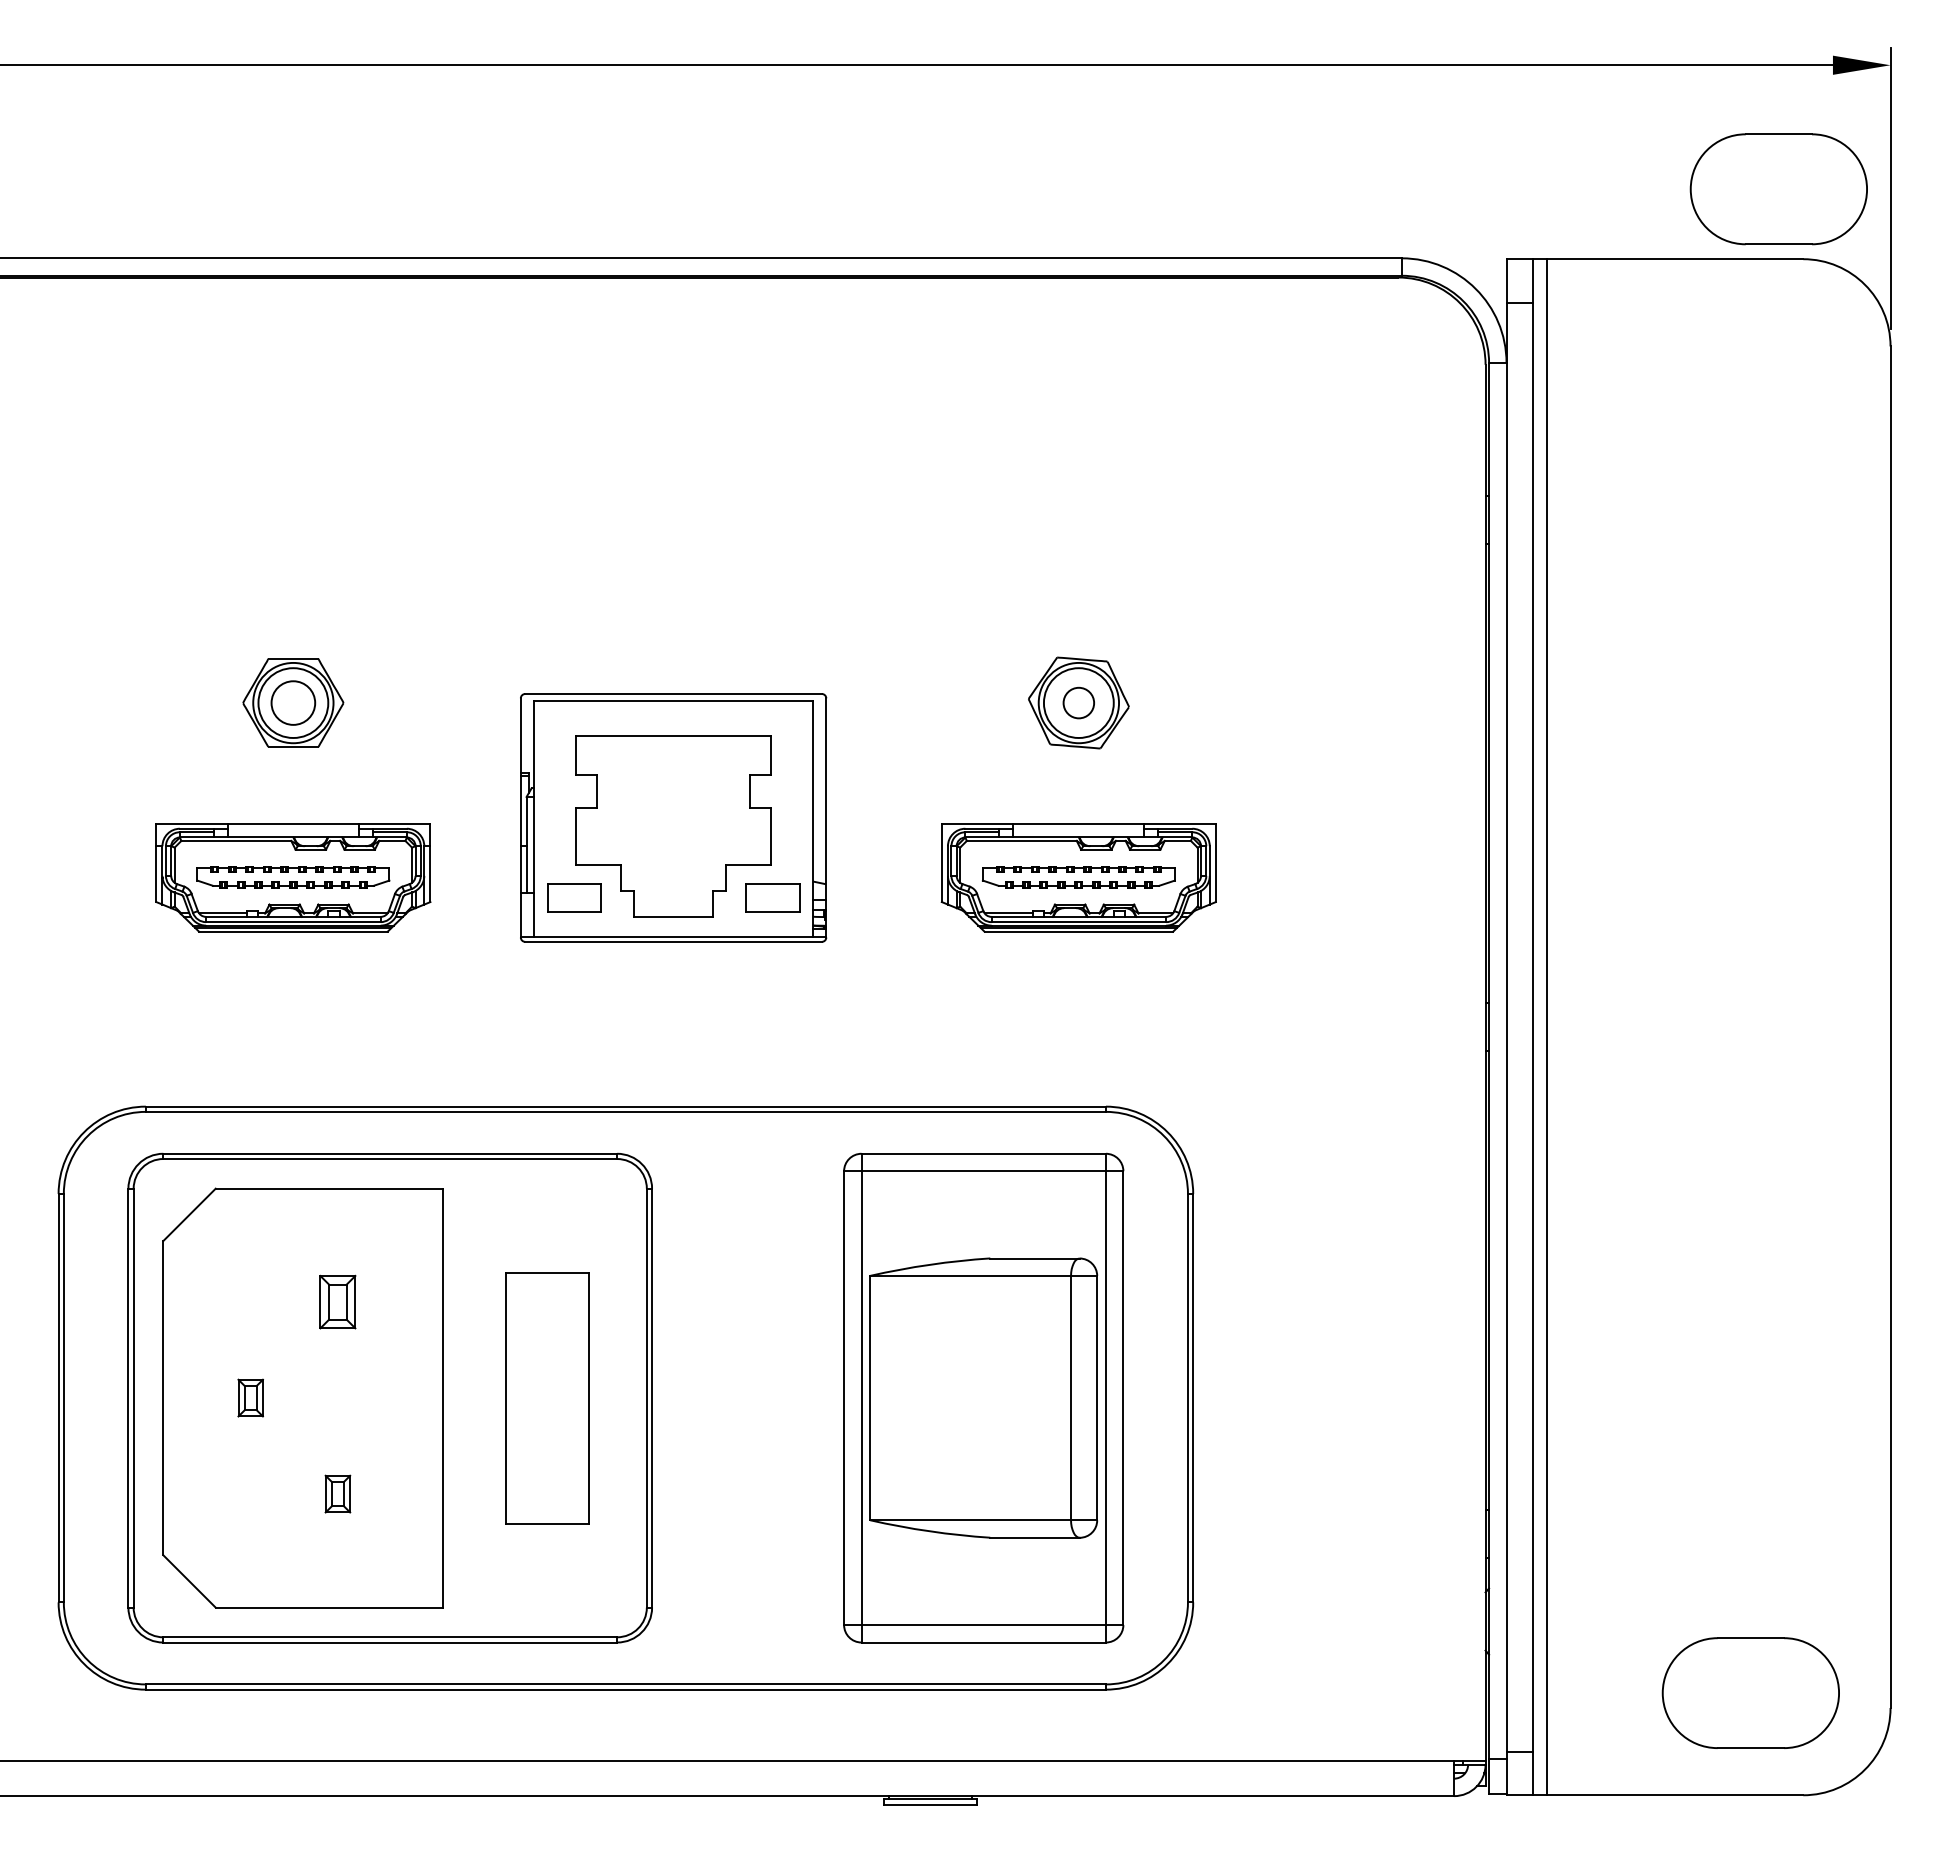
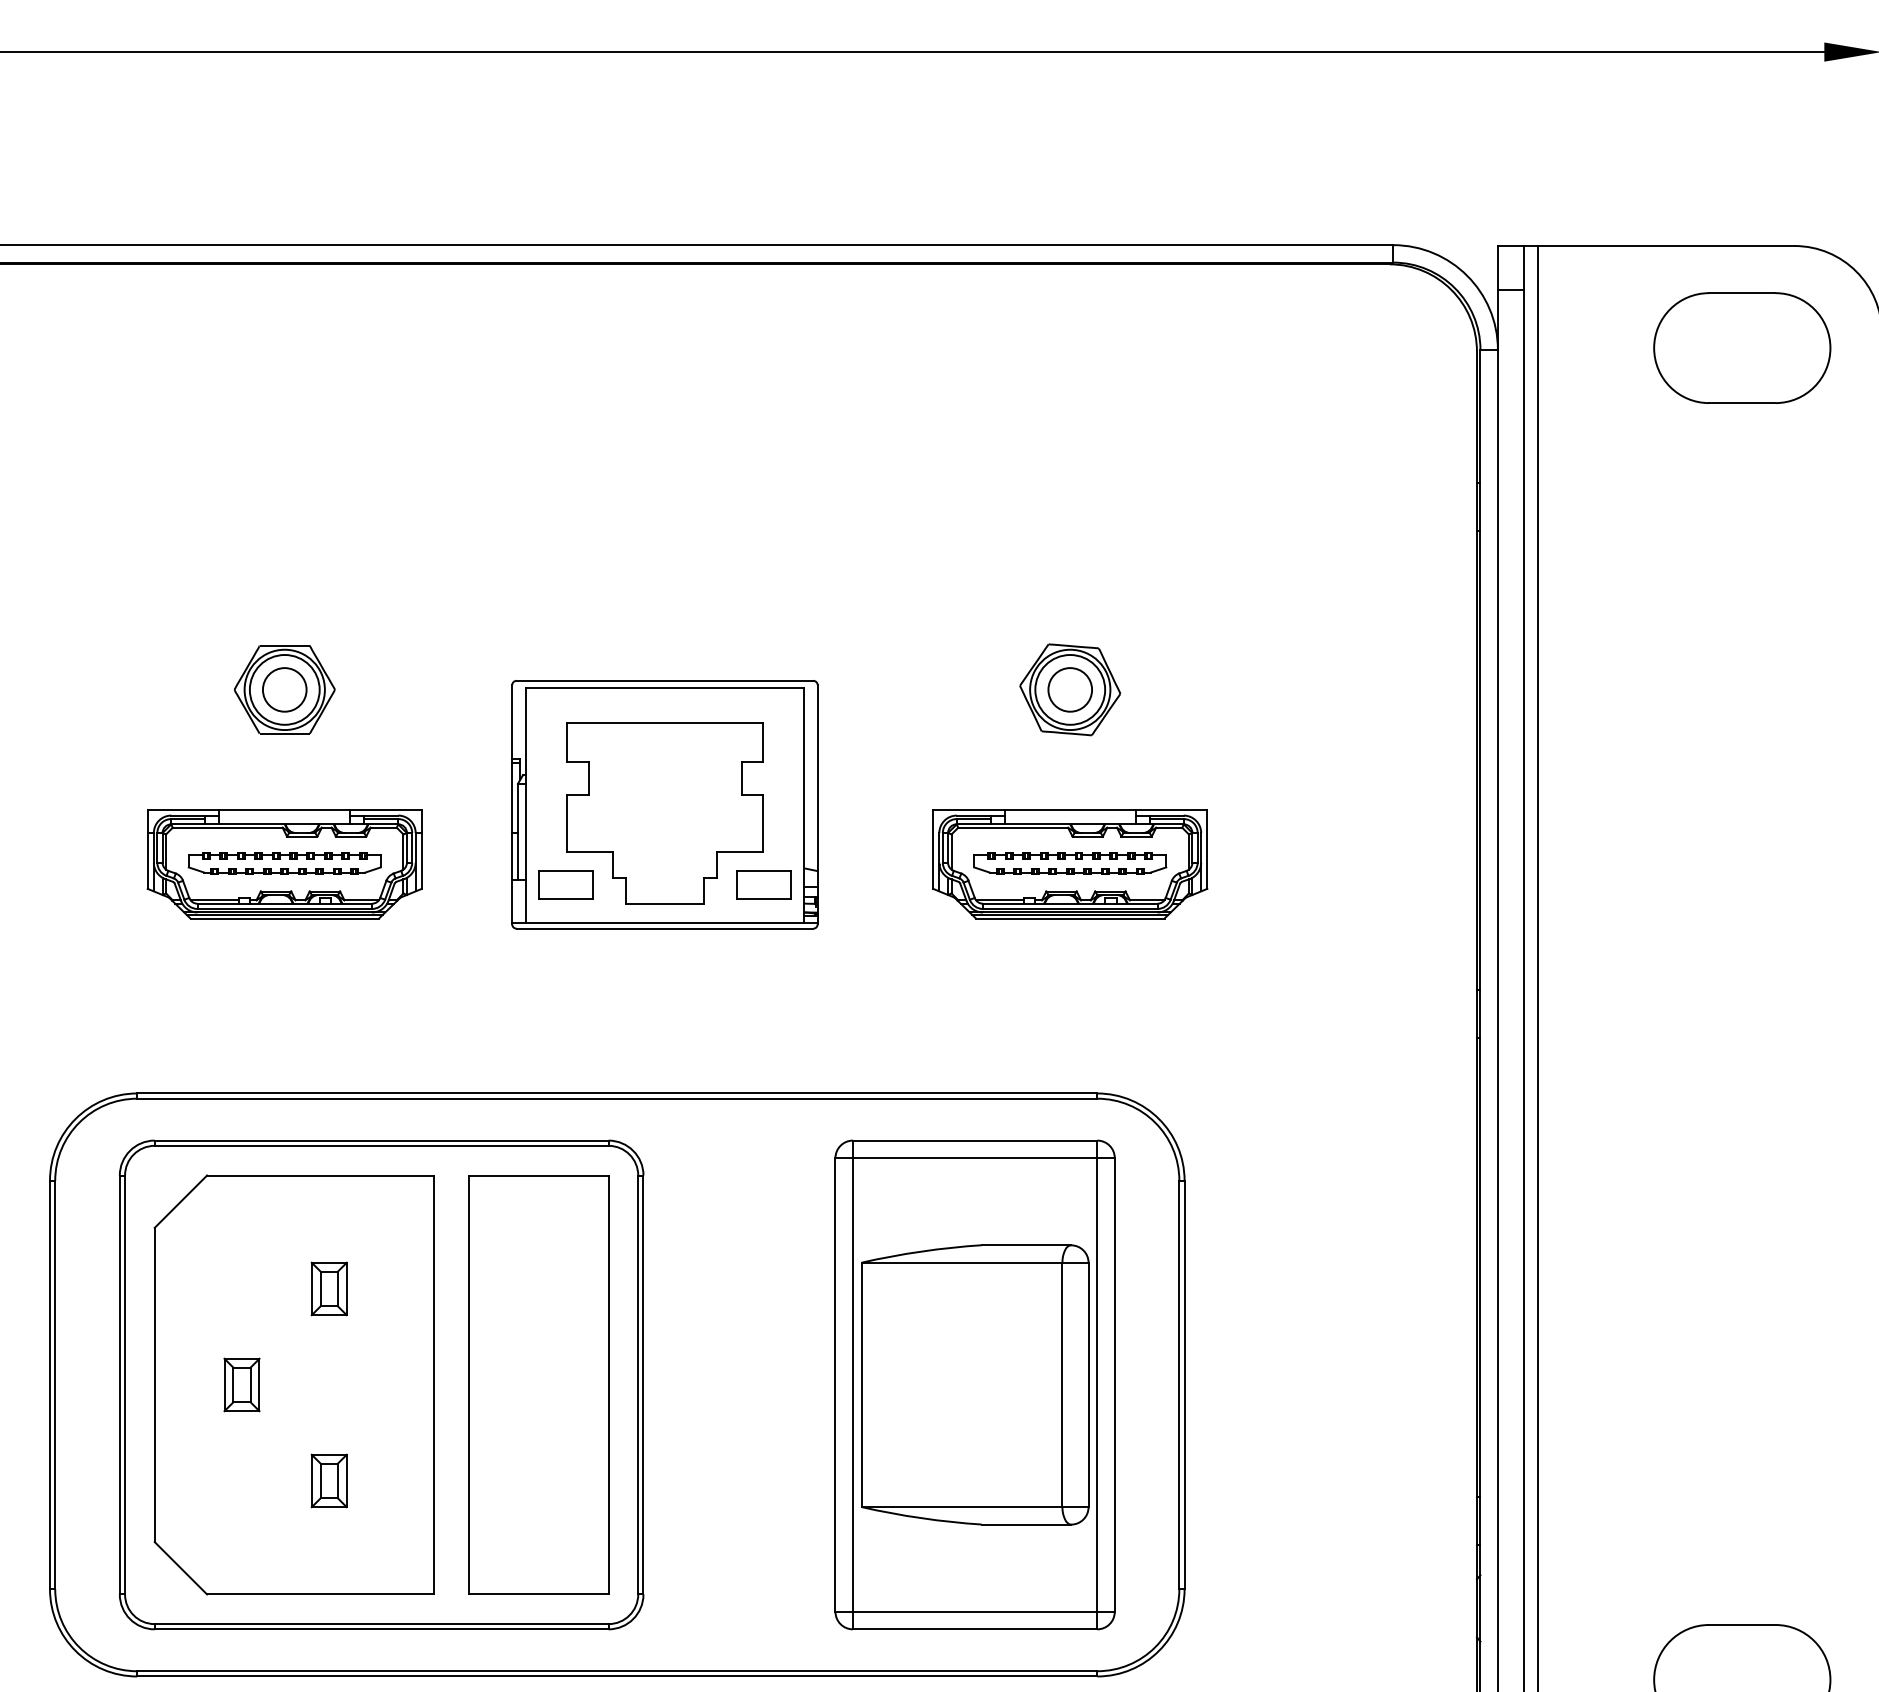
part: (1778, 189) -> (1741, 348), moved
circle: (1078, 702) -> (1069, 689), size x1.43
part: (250, 1397) -> (241, 1384), size x1.43
part: (547, 1398) -> (538, 1385), size x1.67
part: (337, 1493) -> (328, 1480), size x1.43

